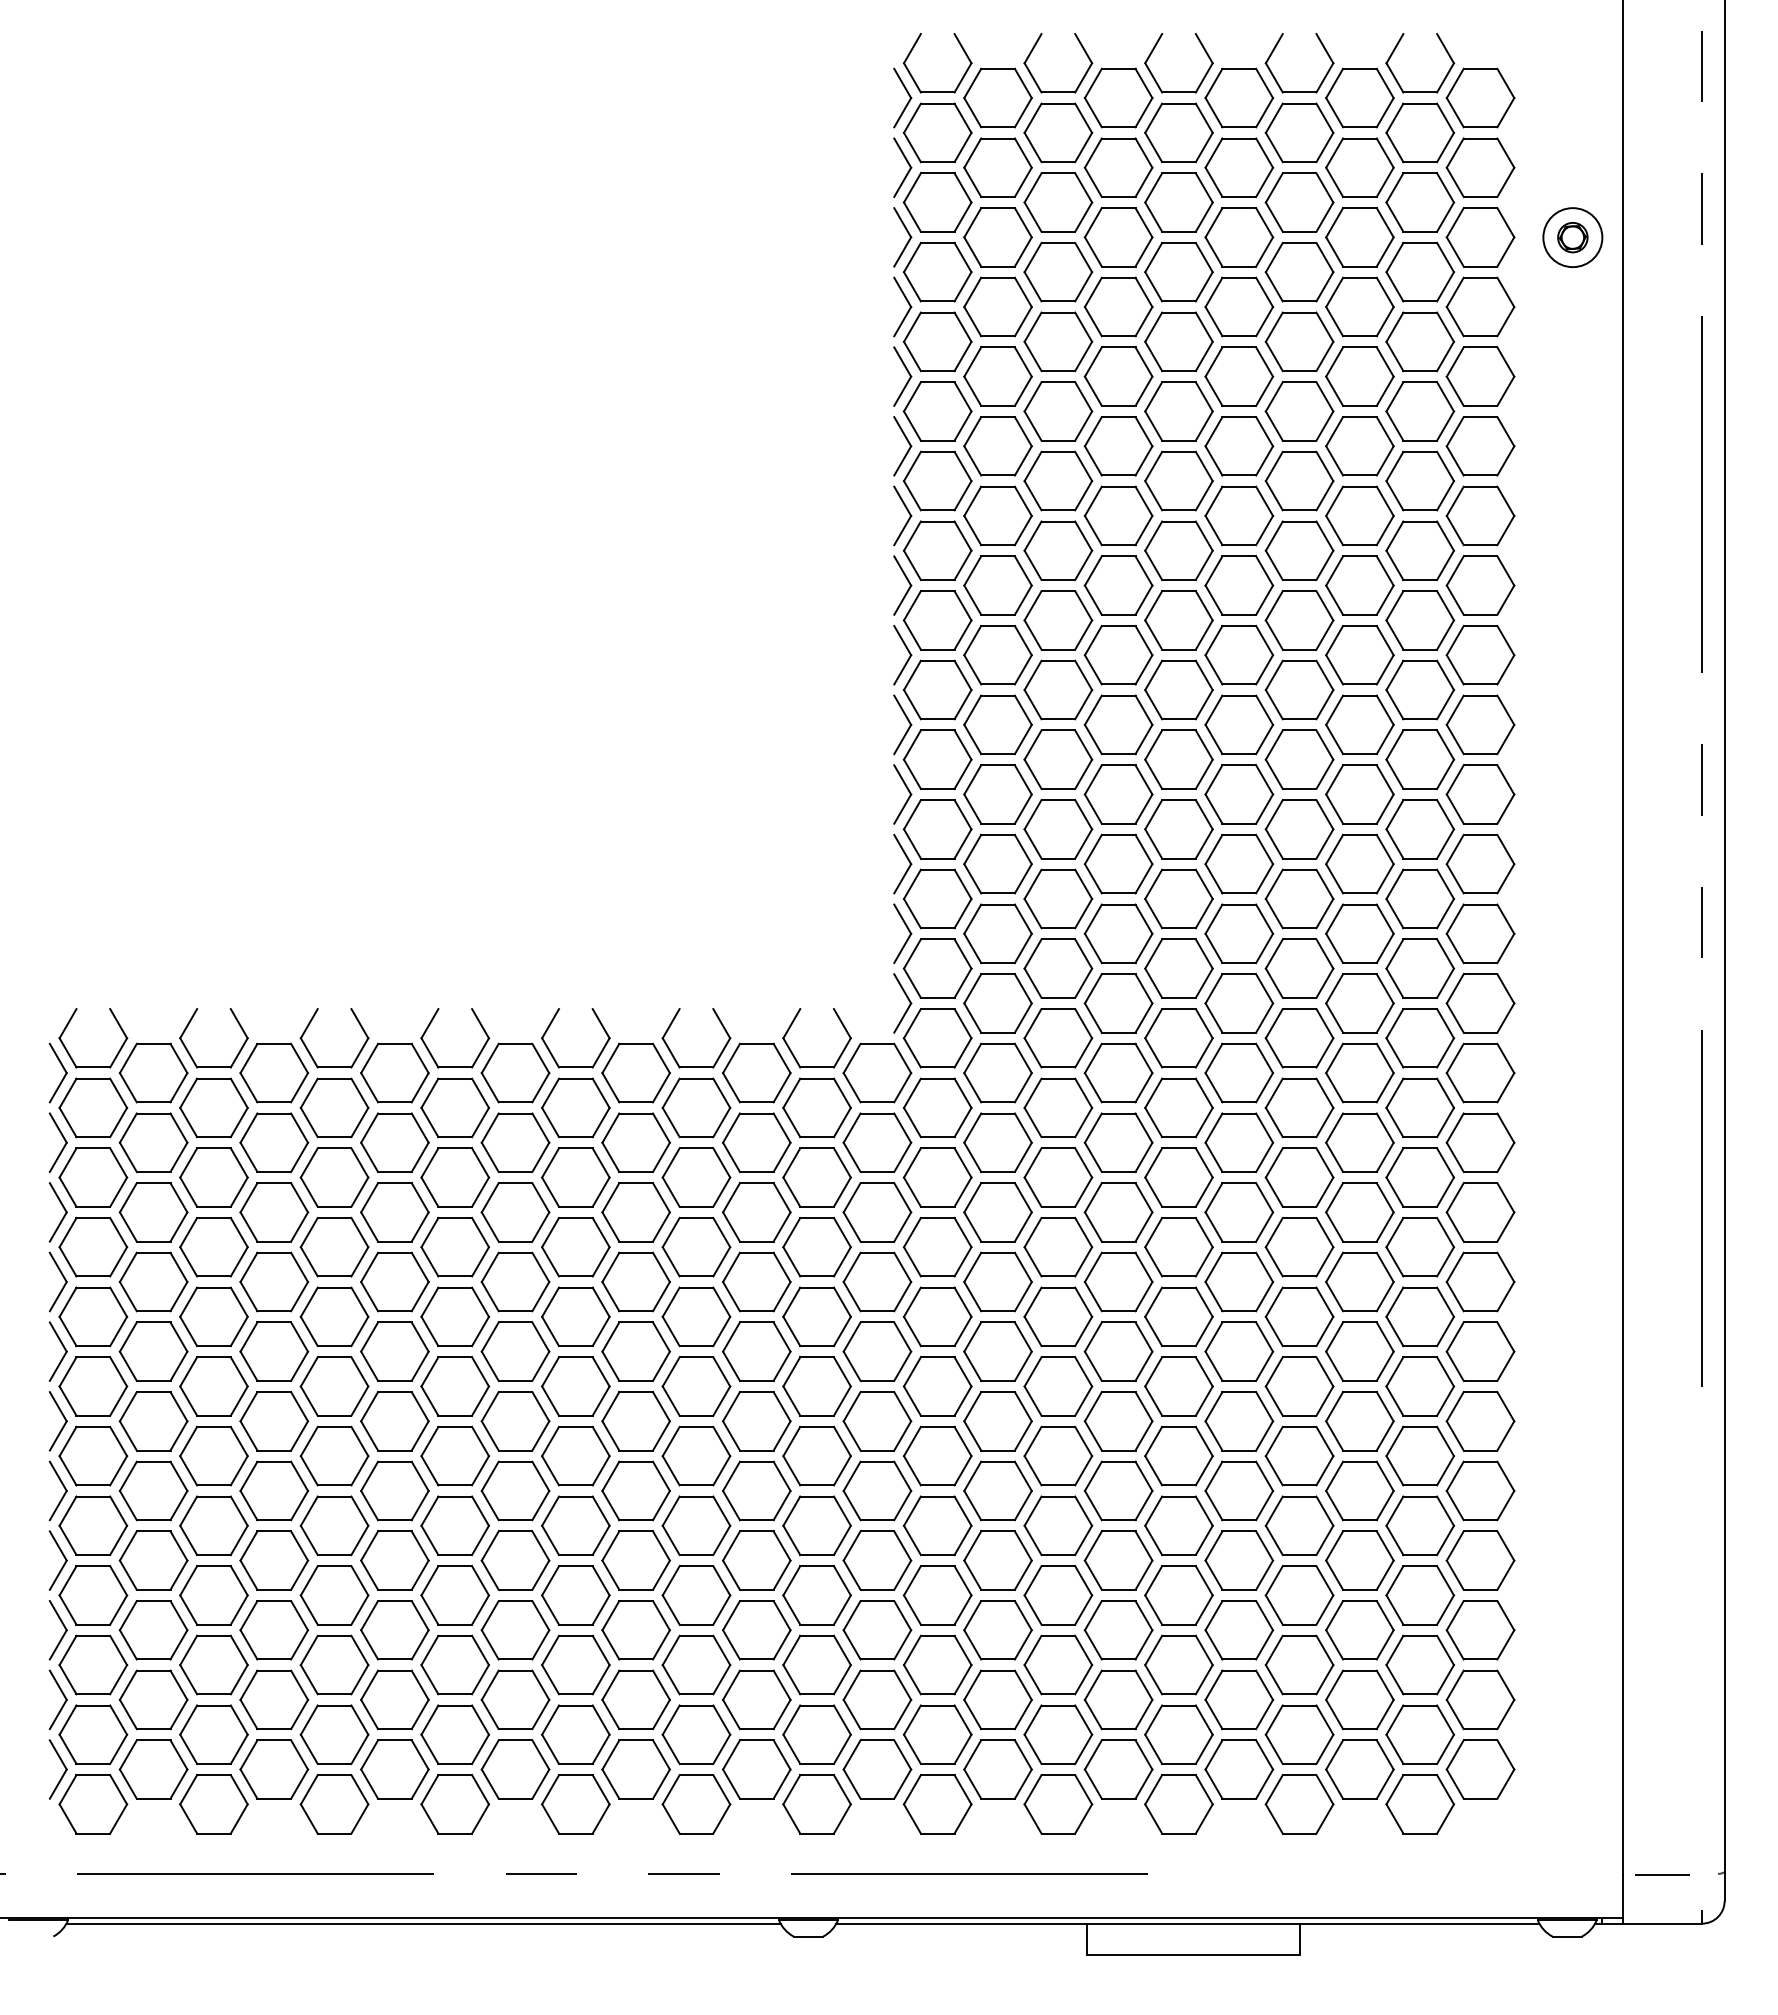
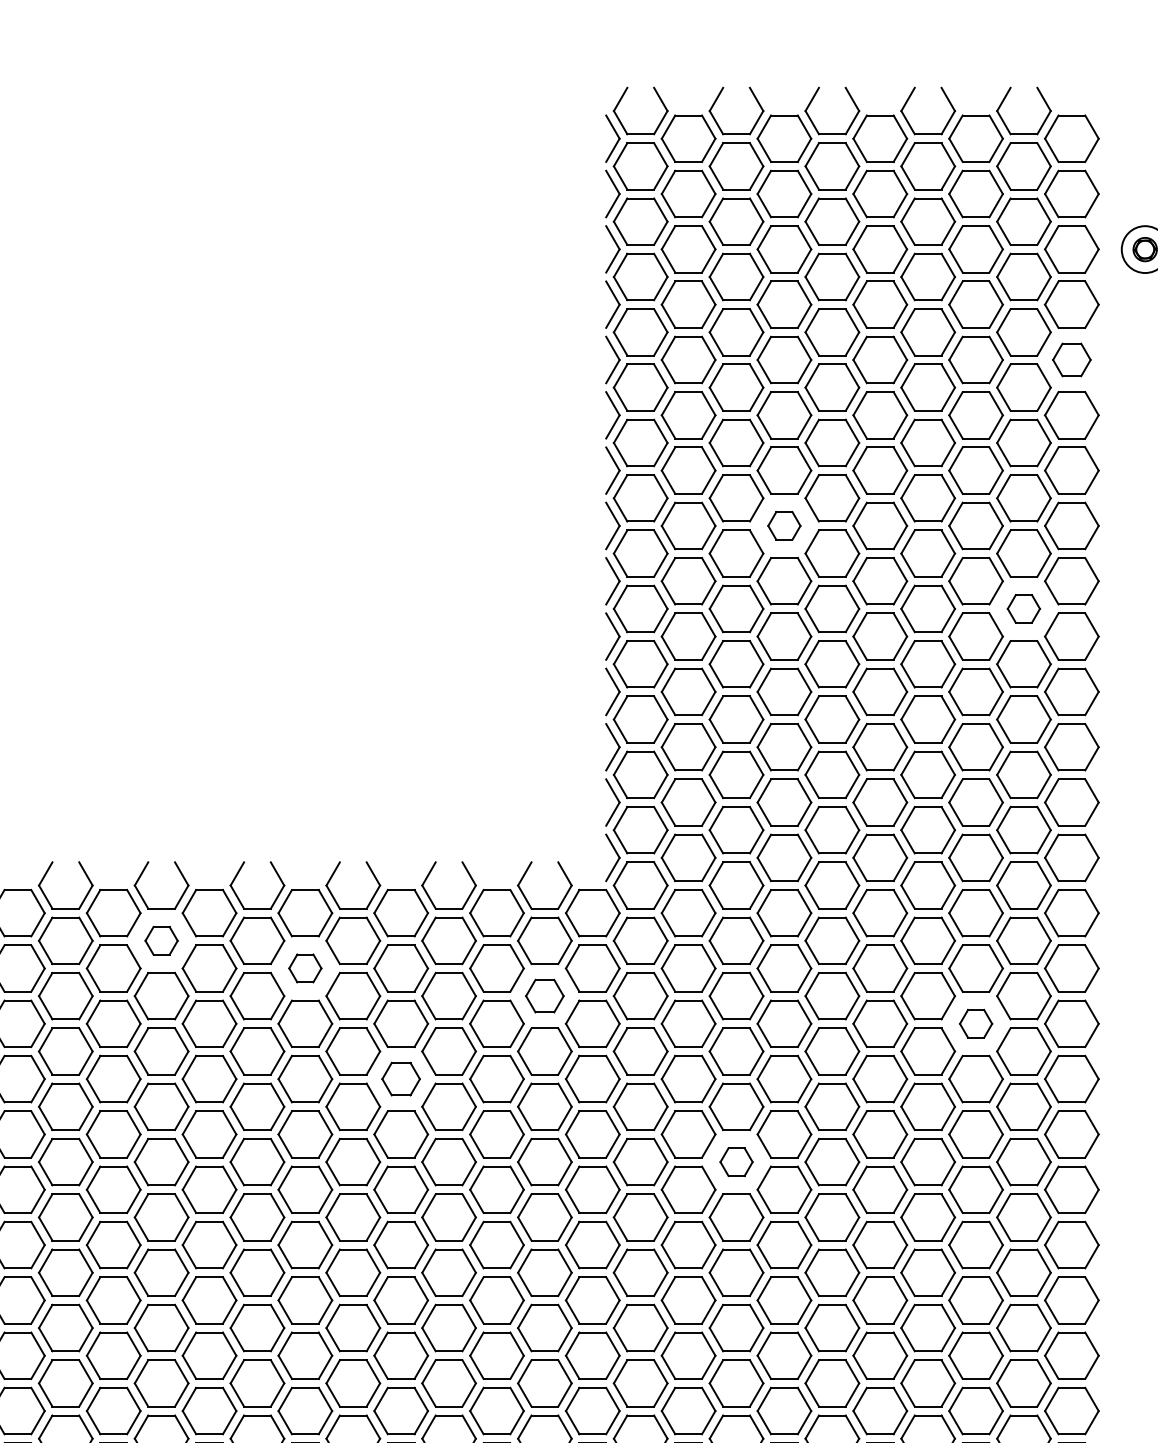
part: (1480, 376) -> (1071, 359), size x0.7
part: (1118, 585) -> (784, 525), size x0.6
part: (1419, 689) -> (1023, 608), size x0.6
part: (334, 1107) -> (161, 940), size x0.6
part: (515, 1142) -> (305, 968), size x0.6
part: (816, 1177) -> (544, 996), size x0.7
part: (1359, 1212) -> (975, 1023), size x0.6
part: (635, 1281) -> (400, 1078), size x0.7
part: (1058, 1386) -> (736, 1162), size x0.6

